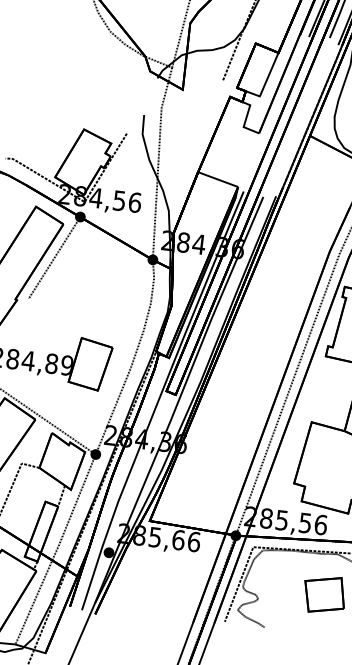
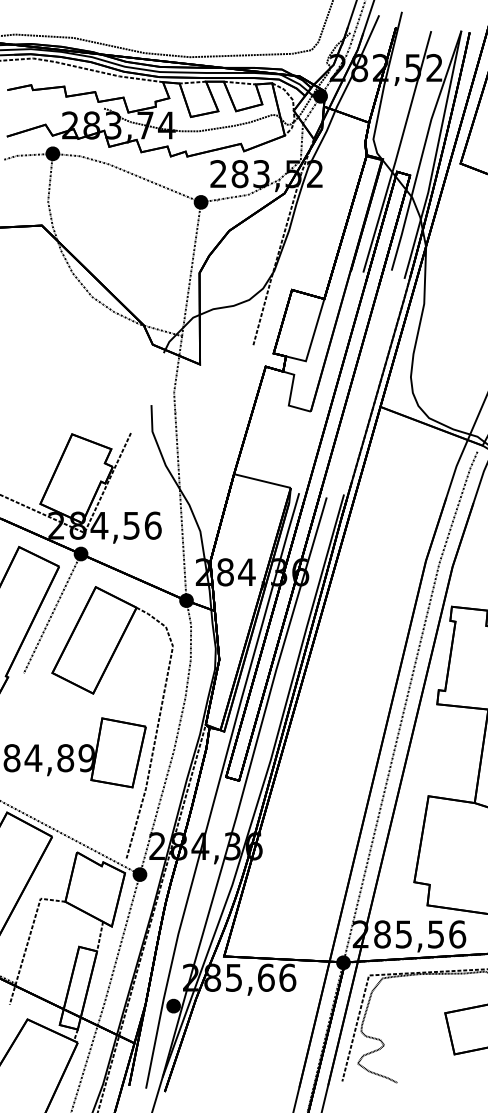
part: (77, 319) -> (93, 694), added

